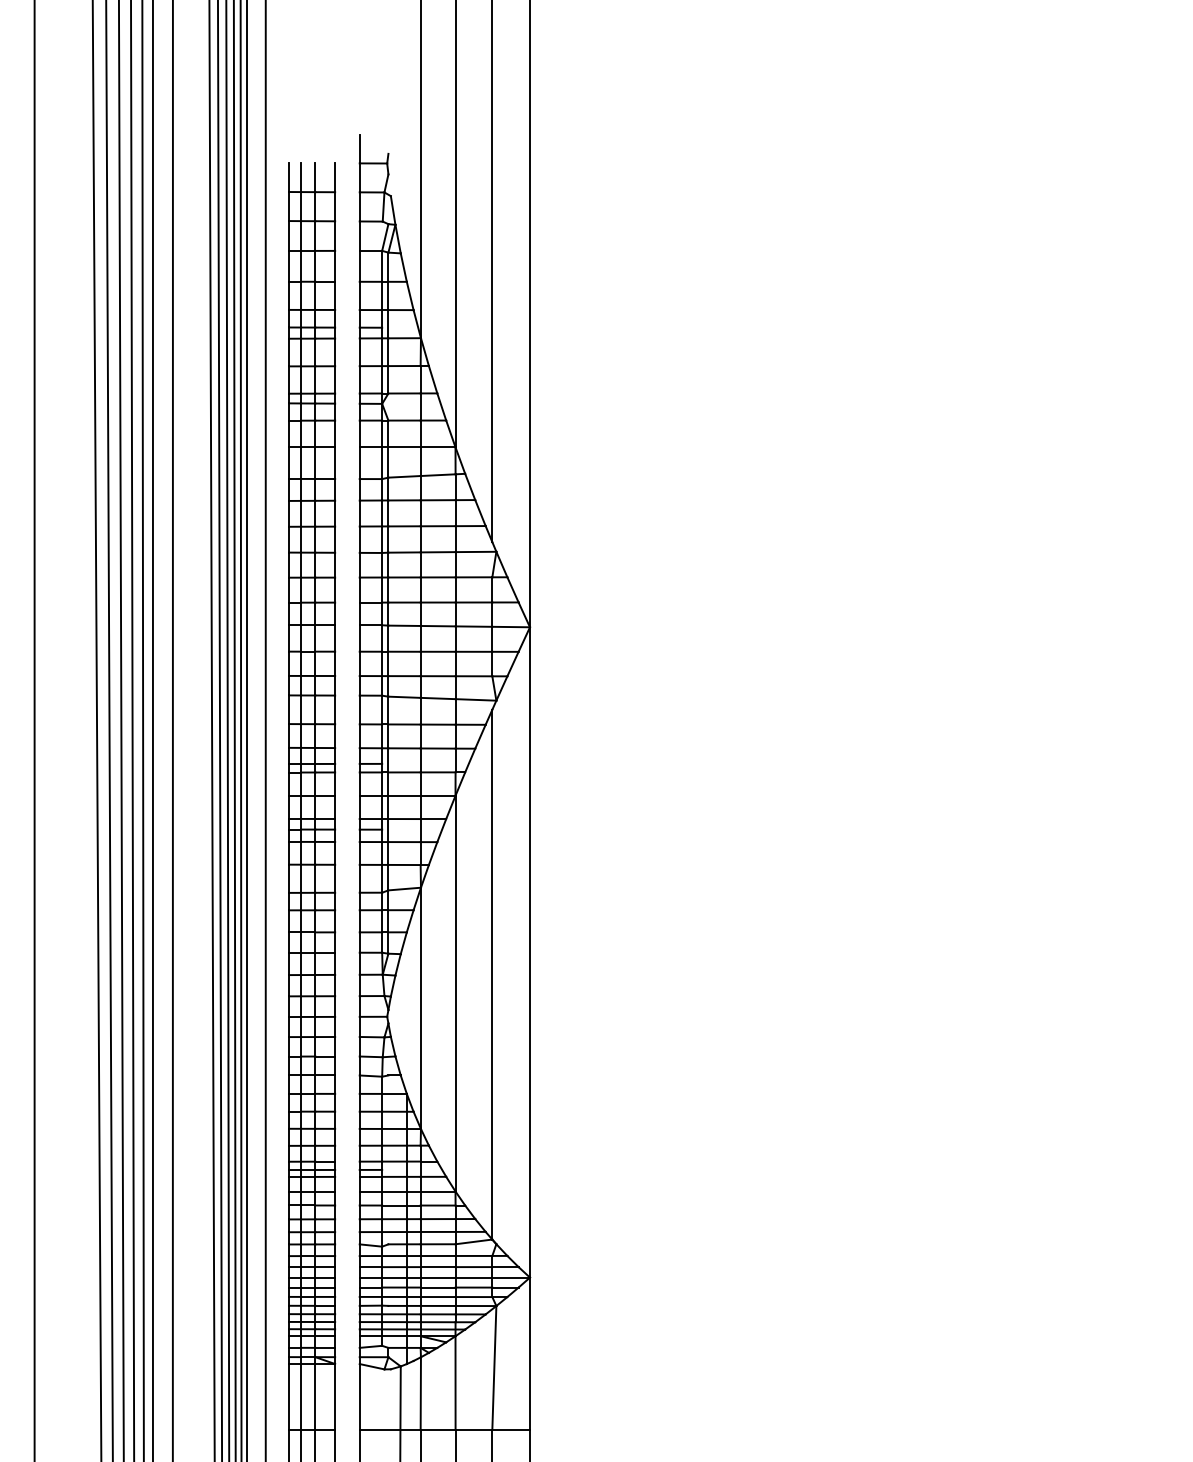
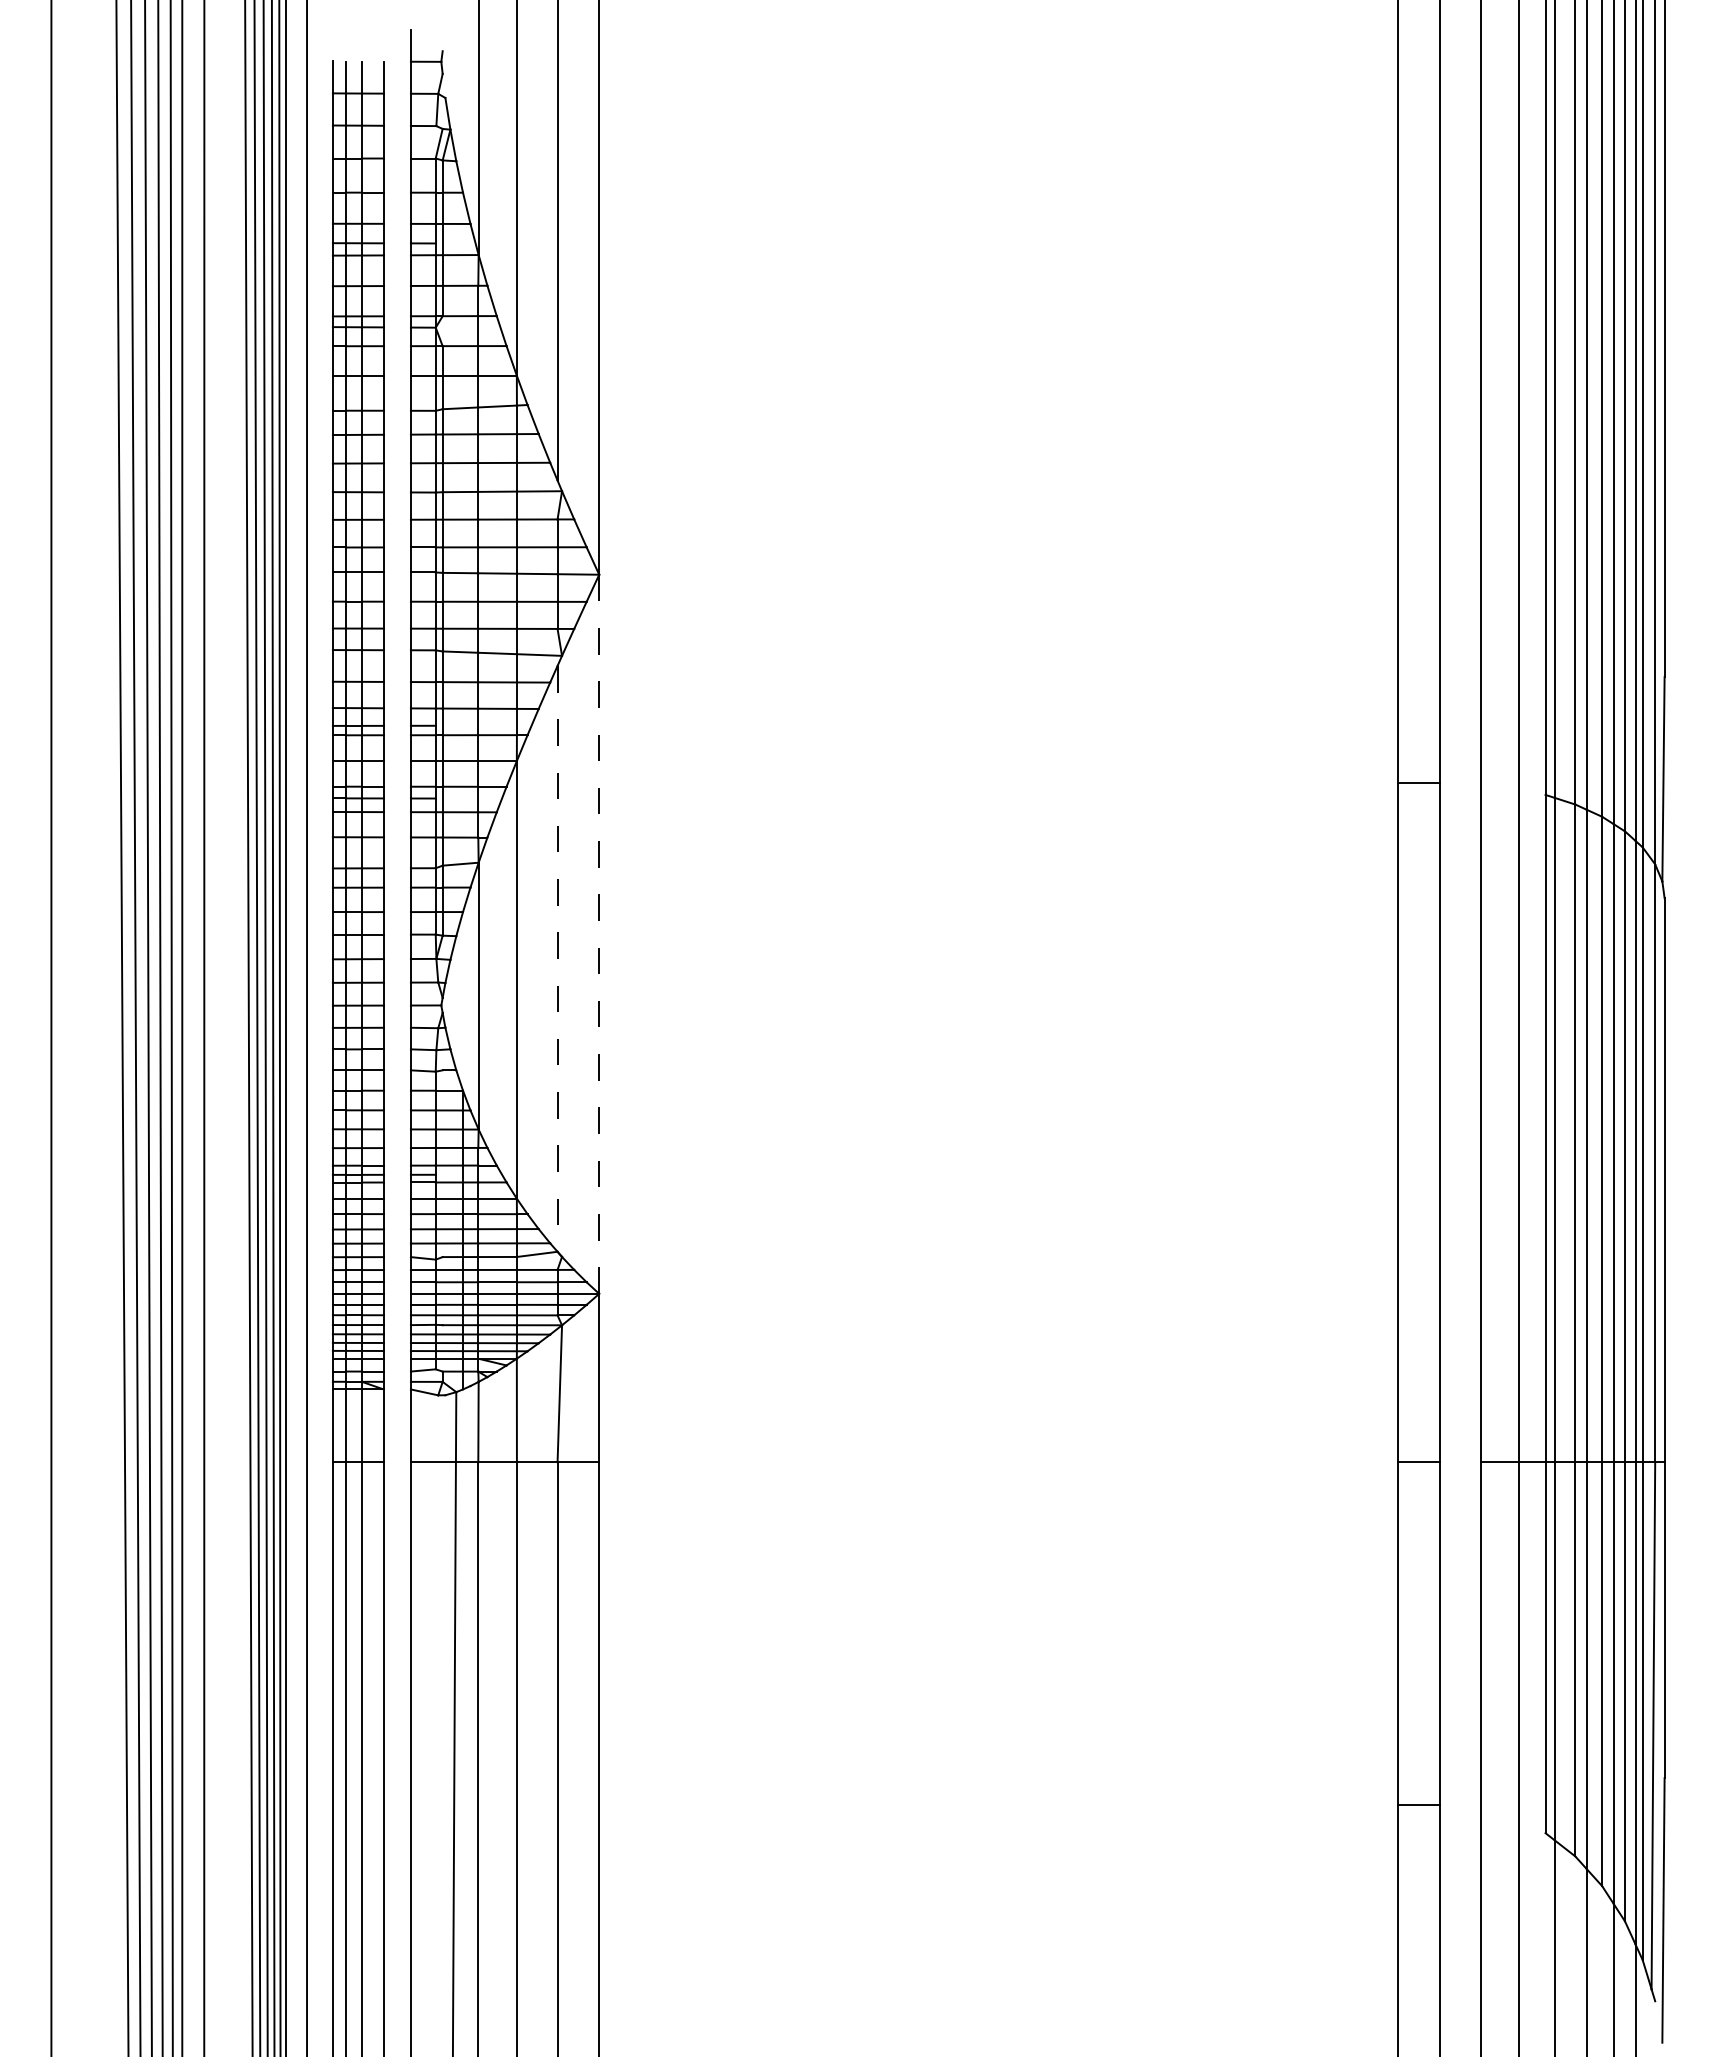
line: (530, 952) -> (599, 934), solid -> dashed
line: (492, 974) -> (557, 958), solid -> dashed

